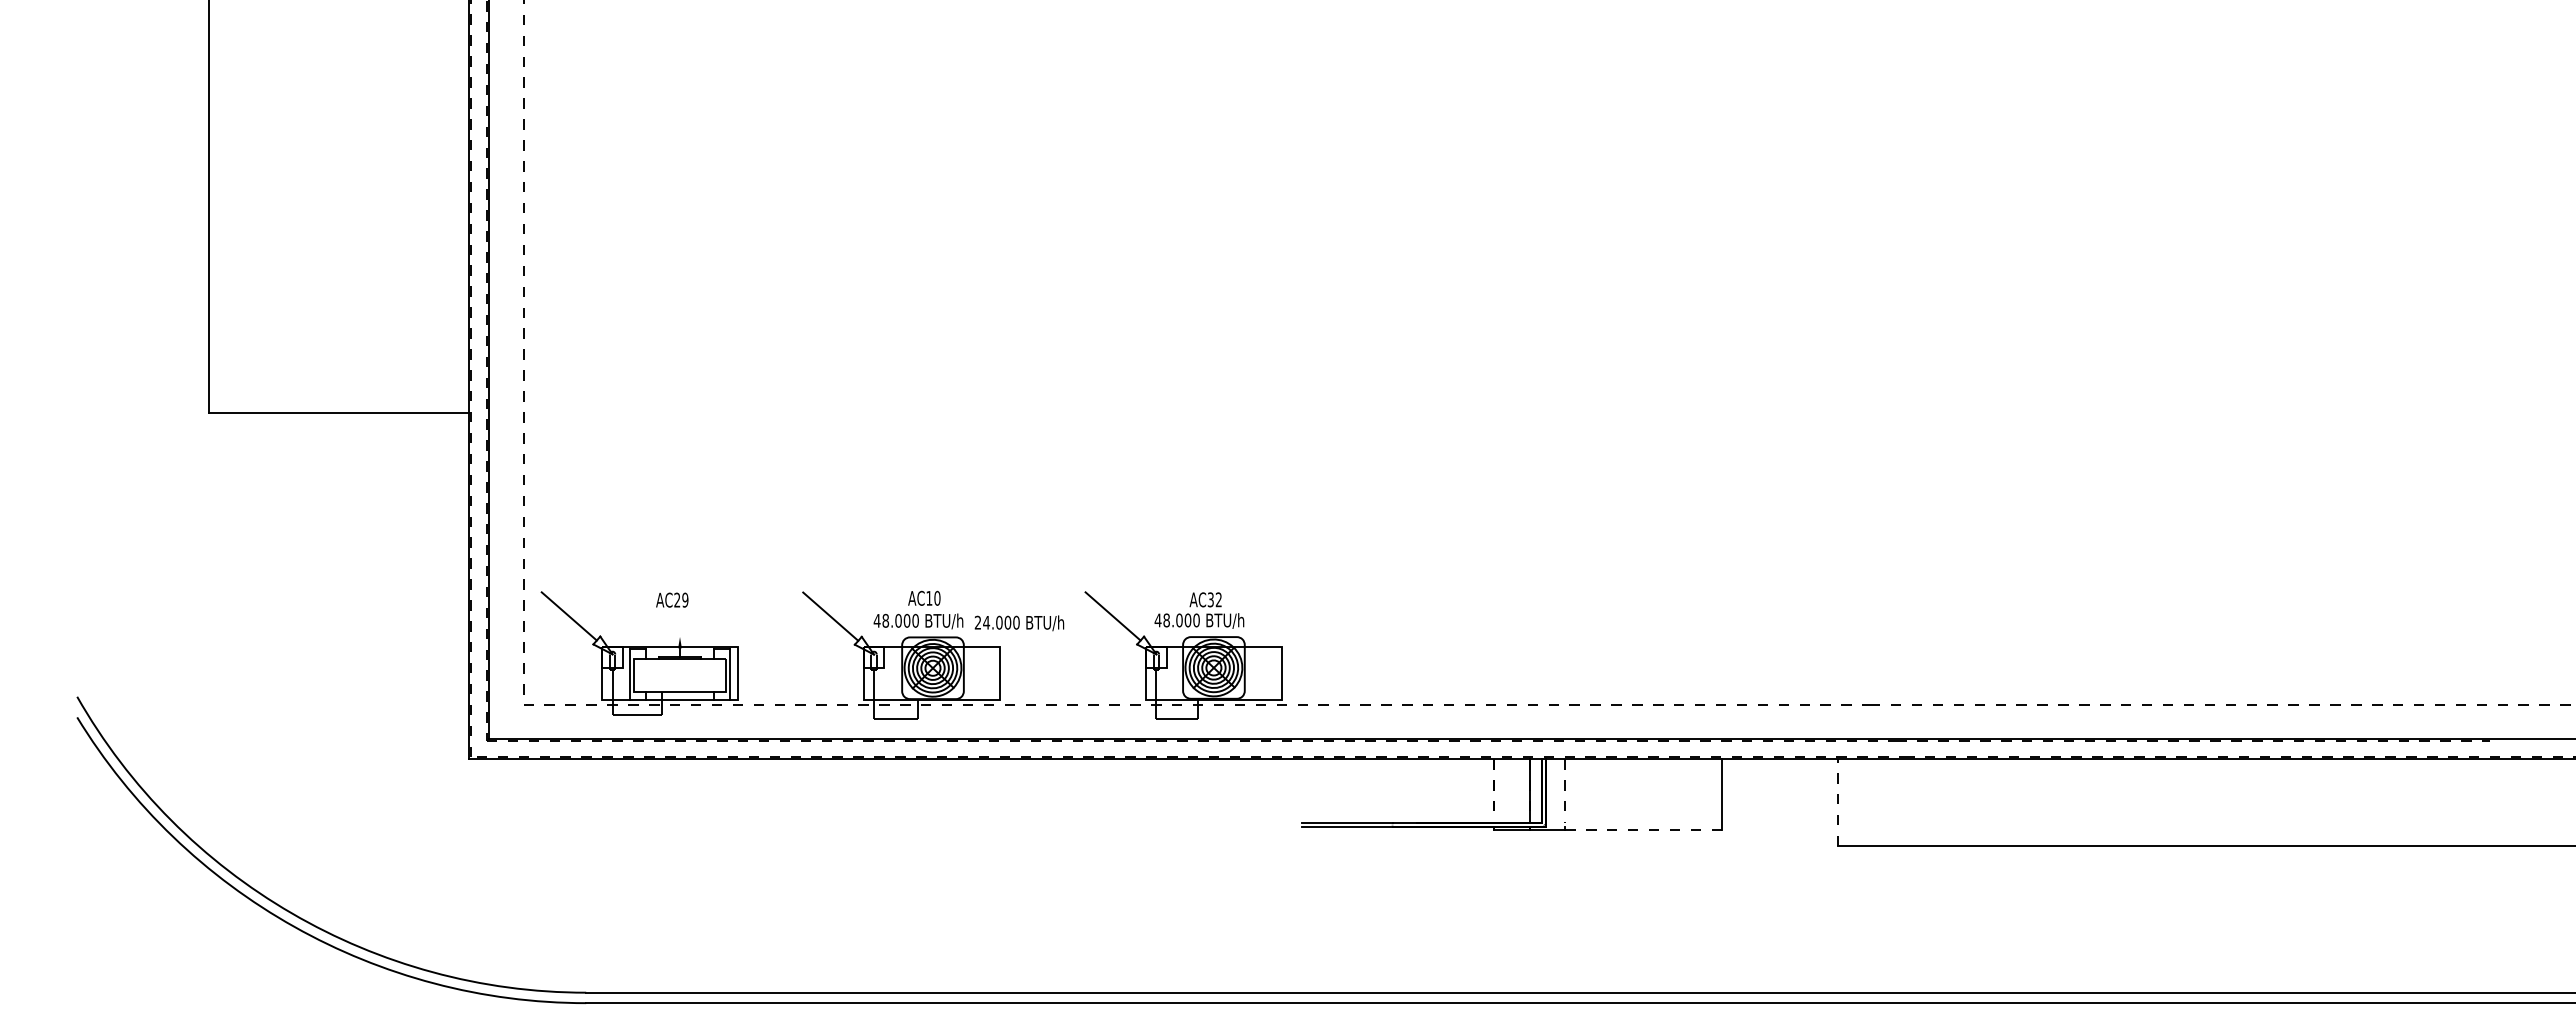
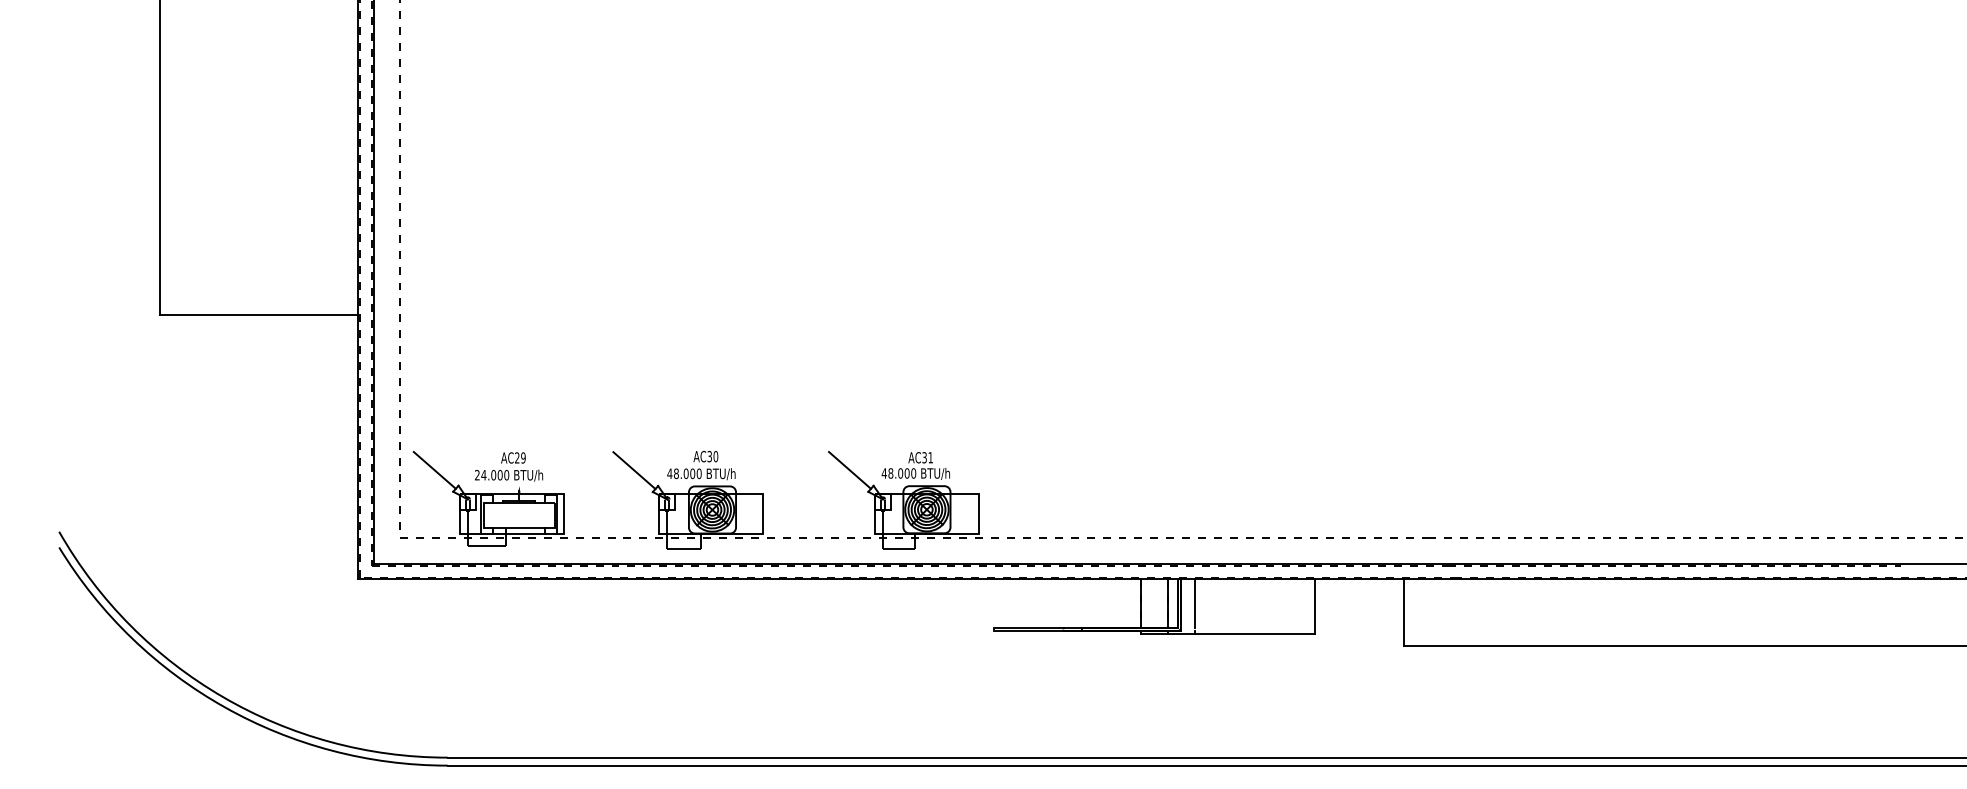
text: (929, 597) -> (709, 455), AC10 -> AC30
text: (1218, 599) -> (930, 457), AC32 -> AC31
text: (1019, 623) -> (509, 475), moved
line: (1494, 791) -> (1141, 604), dashed -> solid
line: (1565, 791) -> (1195, 604), dashed -> solid
line: (1838, 802) -> (1403, 612), dashed -> solid
line: (1644, 830) -> (1255, 633), dashed -> solid

